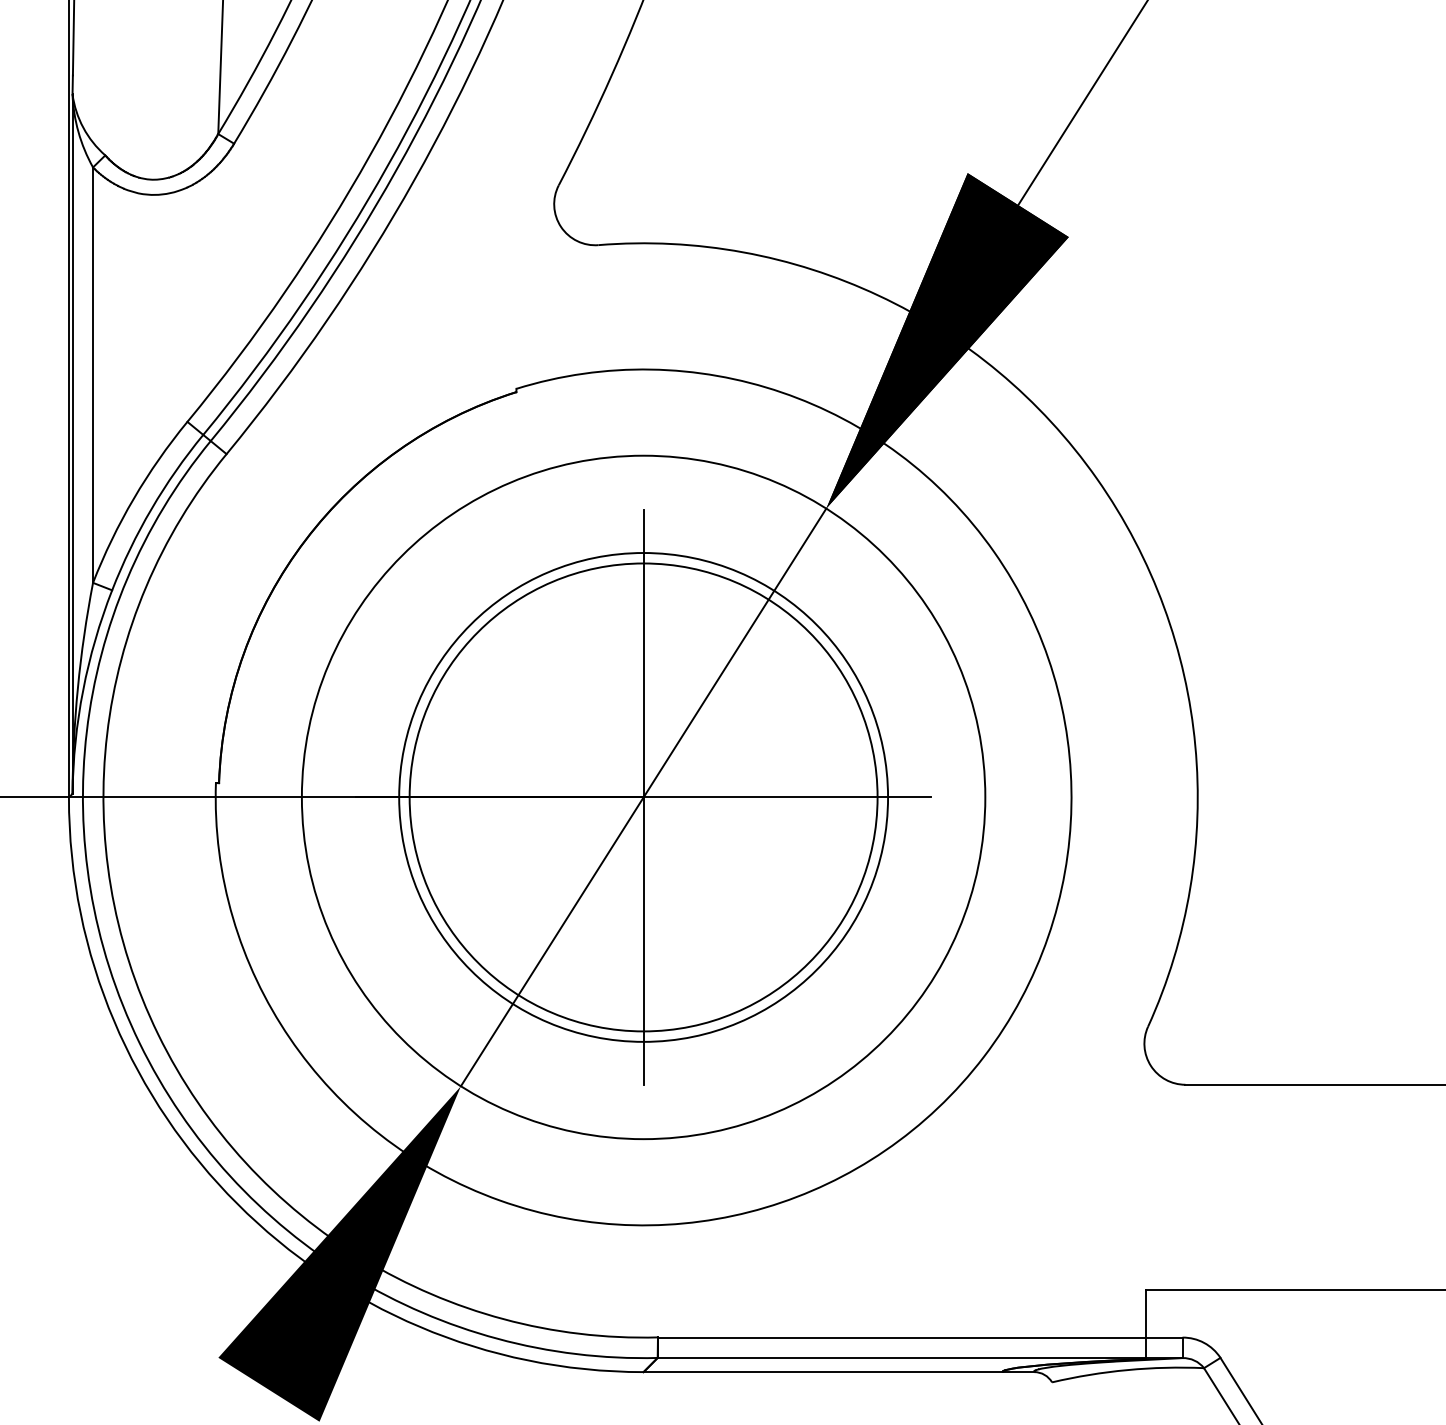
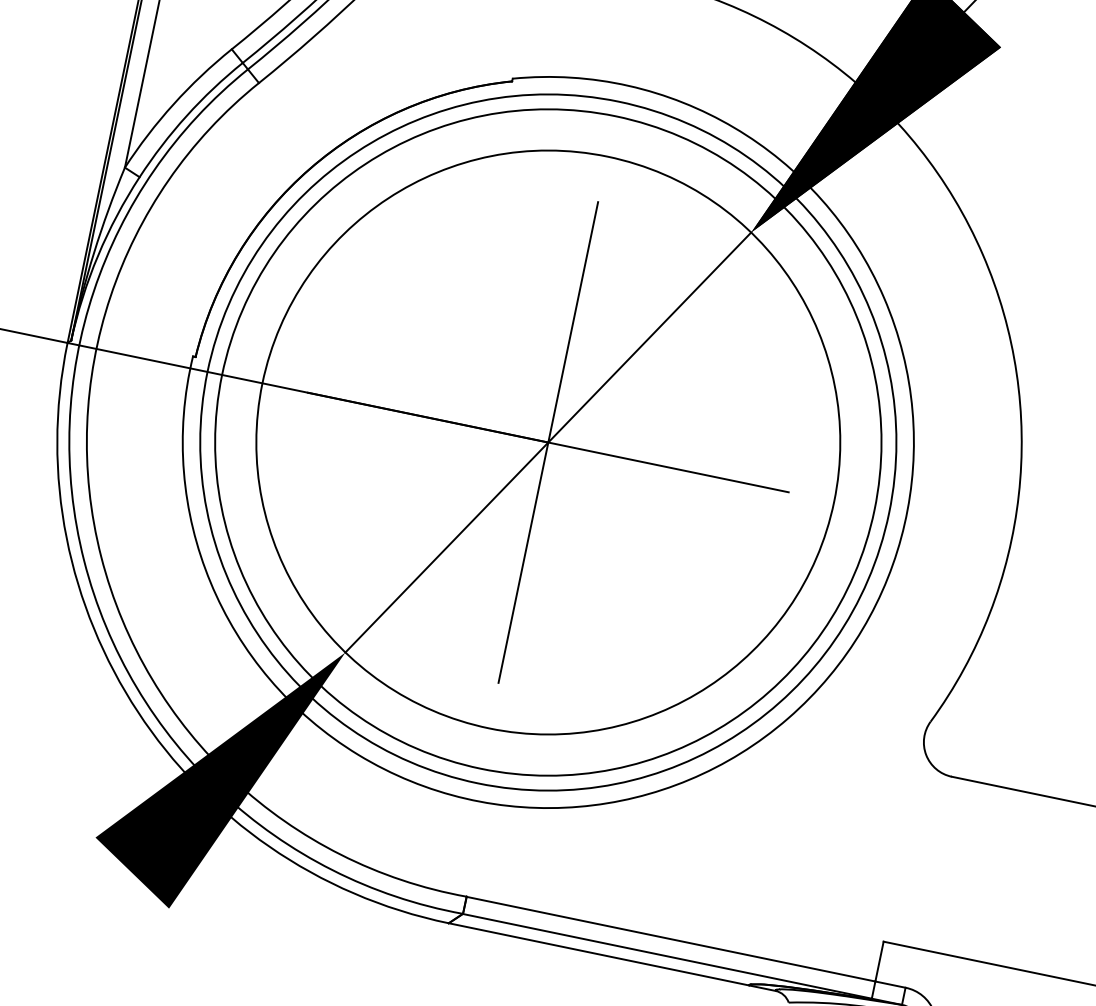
circle: (643, 797) -> (548, 442), size x1.67
circle: (643, 797) -> (548, 442), size x1.67

